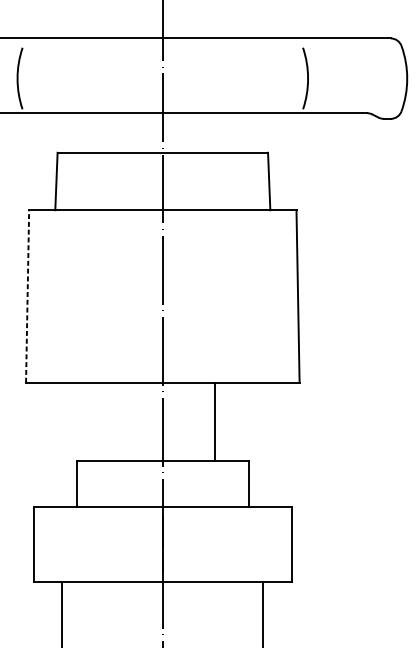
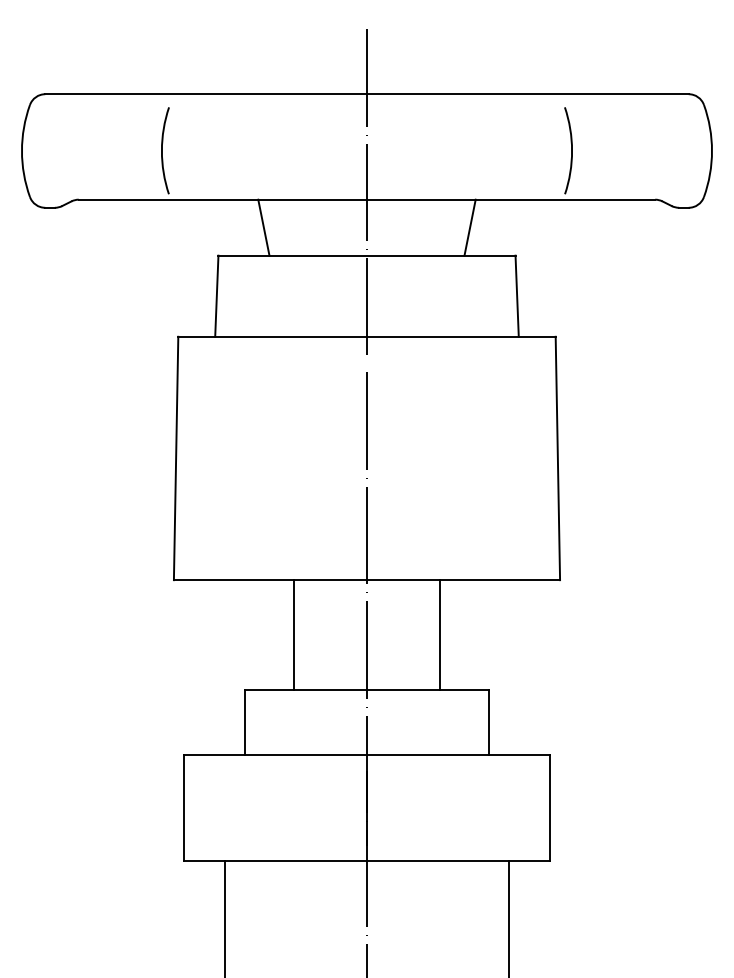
line: (89, 132) -> (263, 227), added
line: (235, 132) -> (469, 227), added
line: (27, 296) -> (176, 458), dashed -> solid
line: (110, 421) -> (293, 635), added

